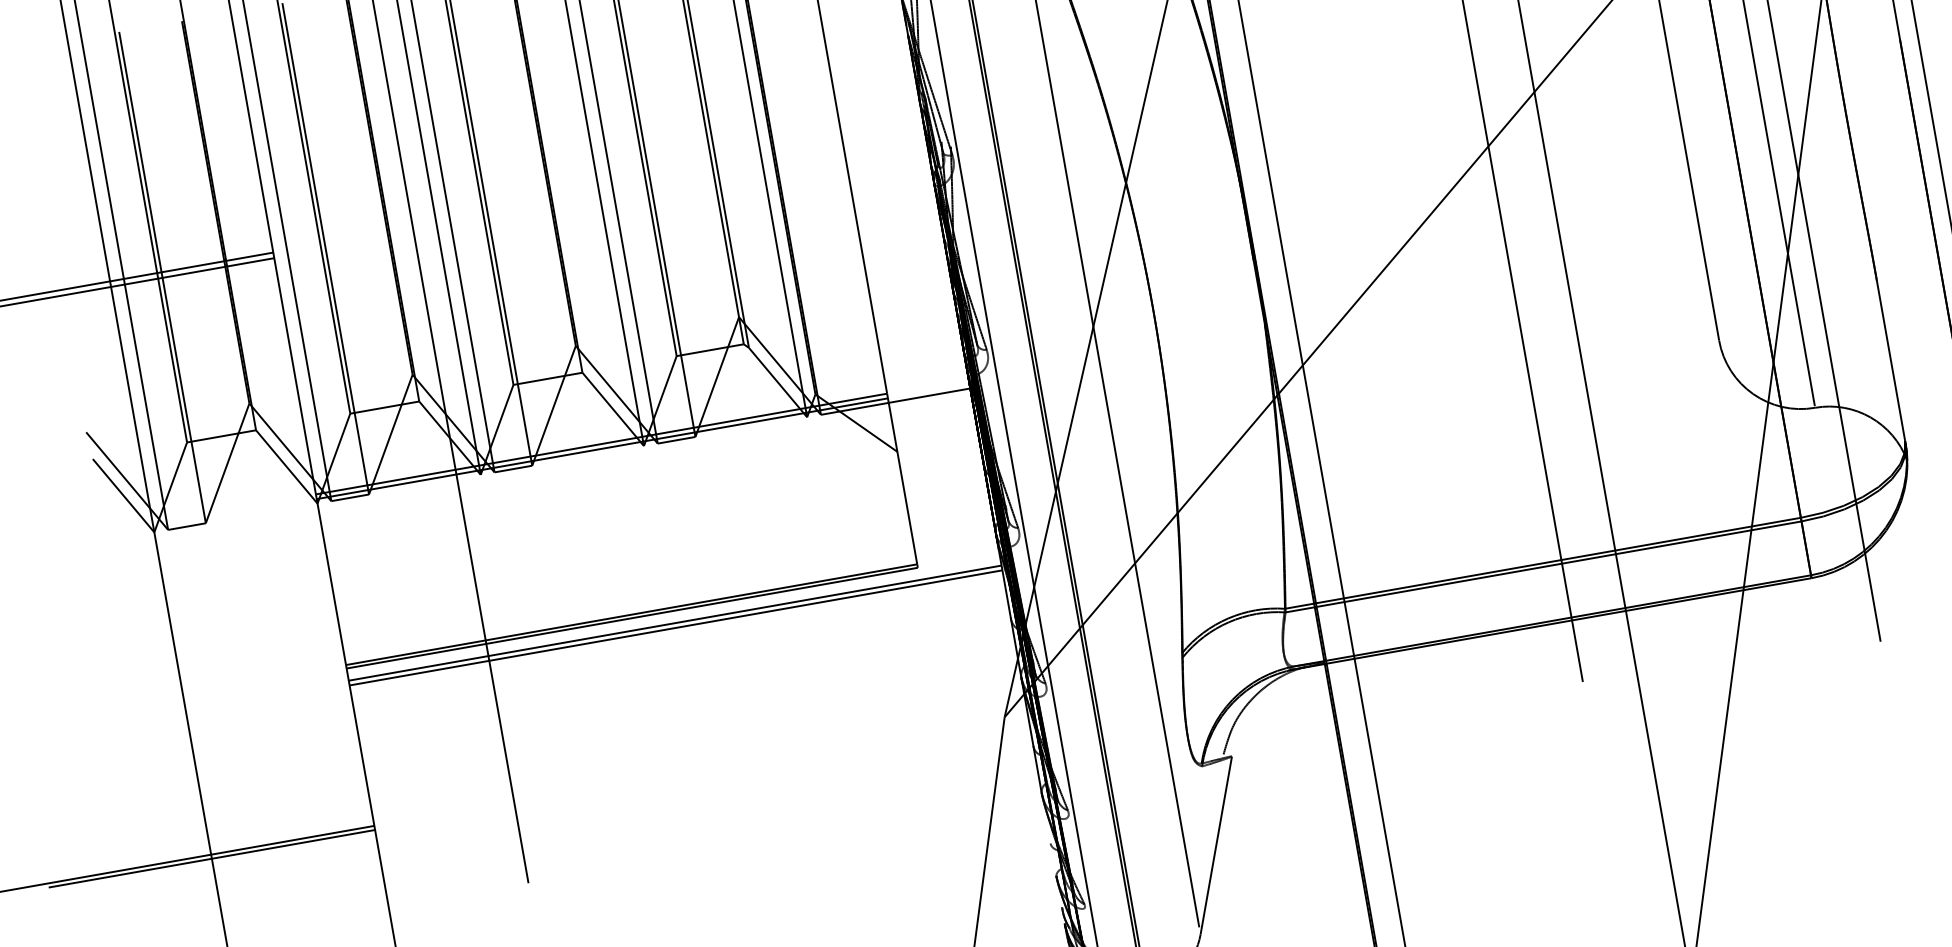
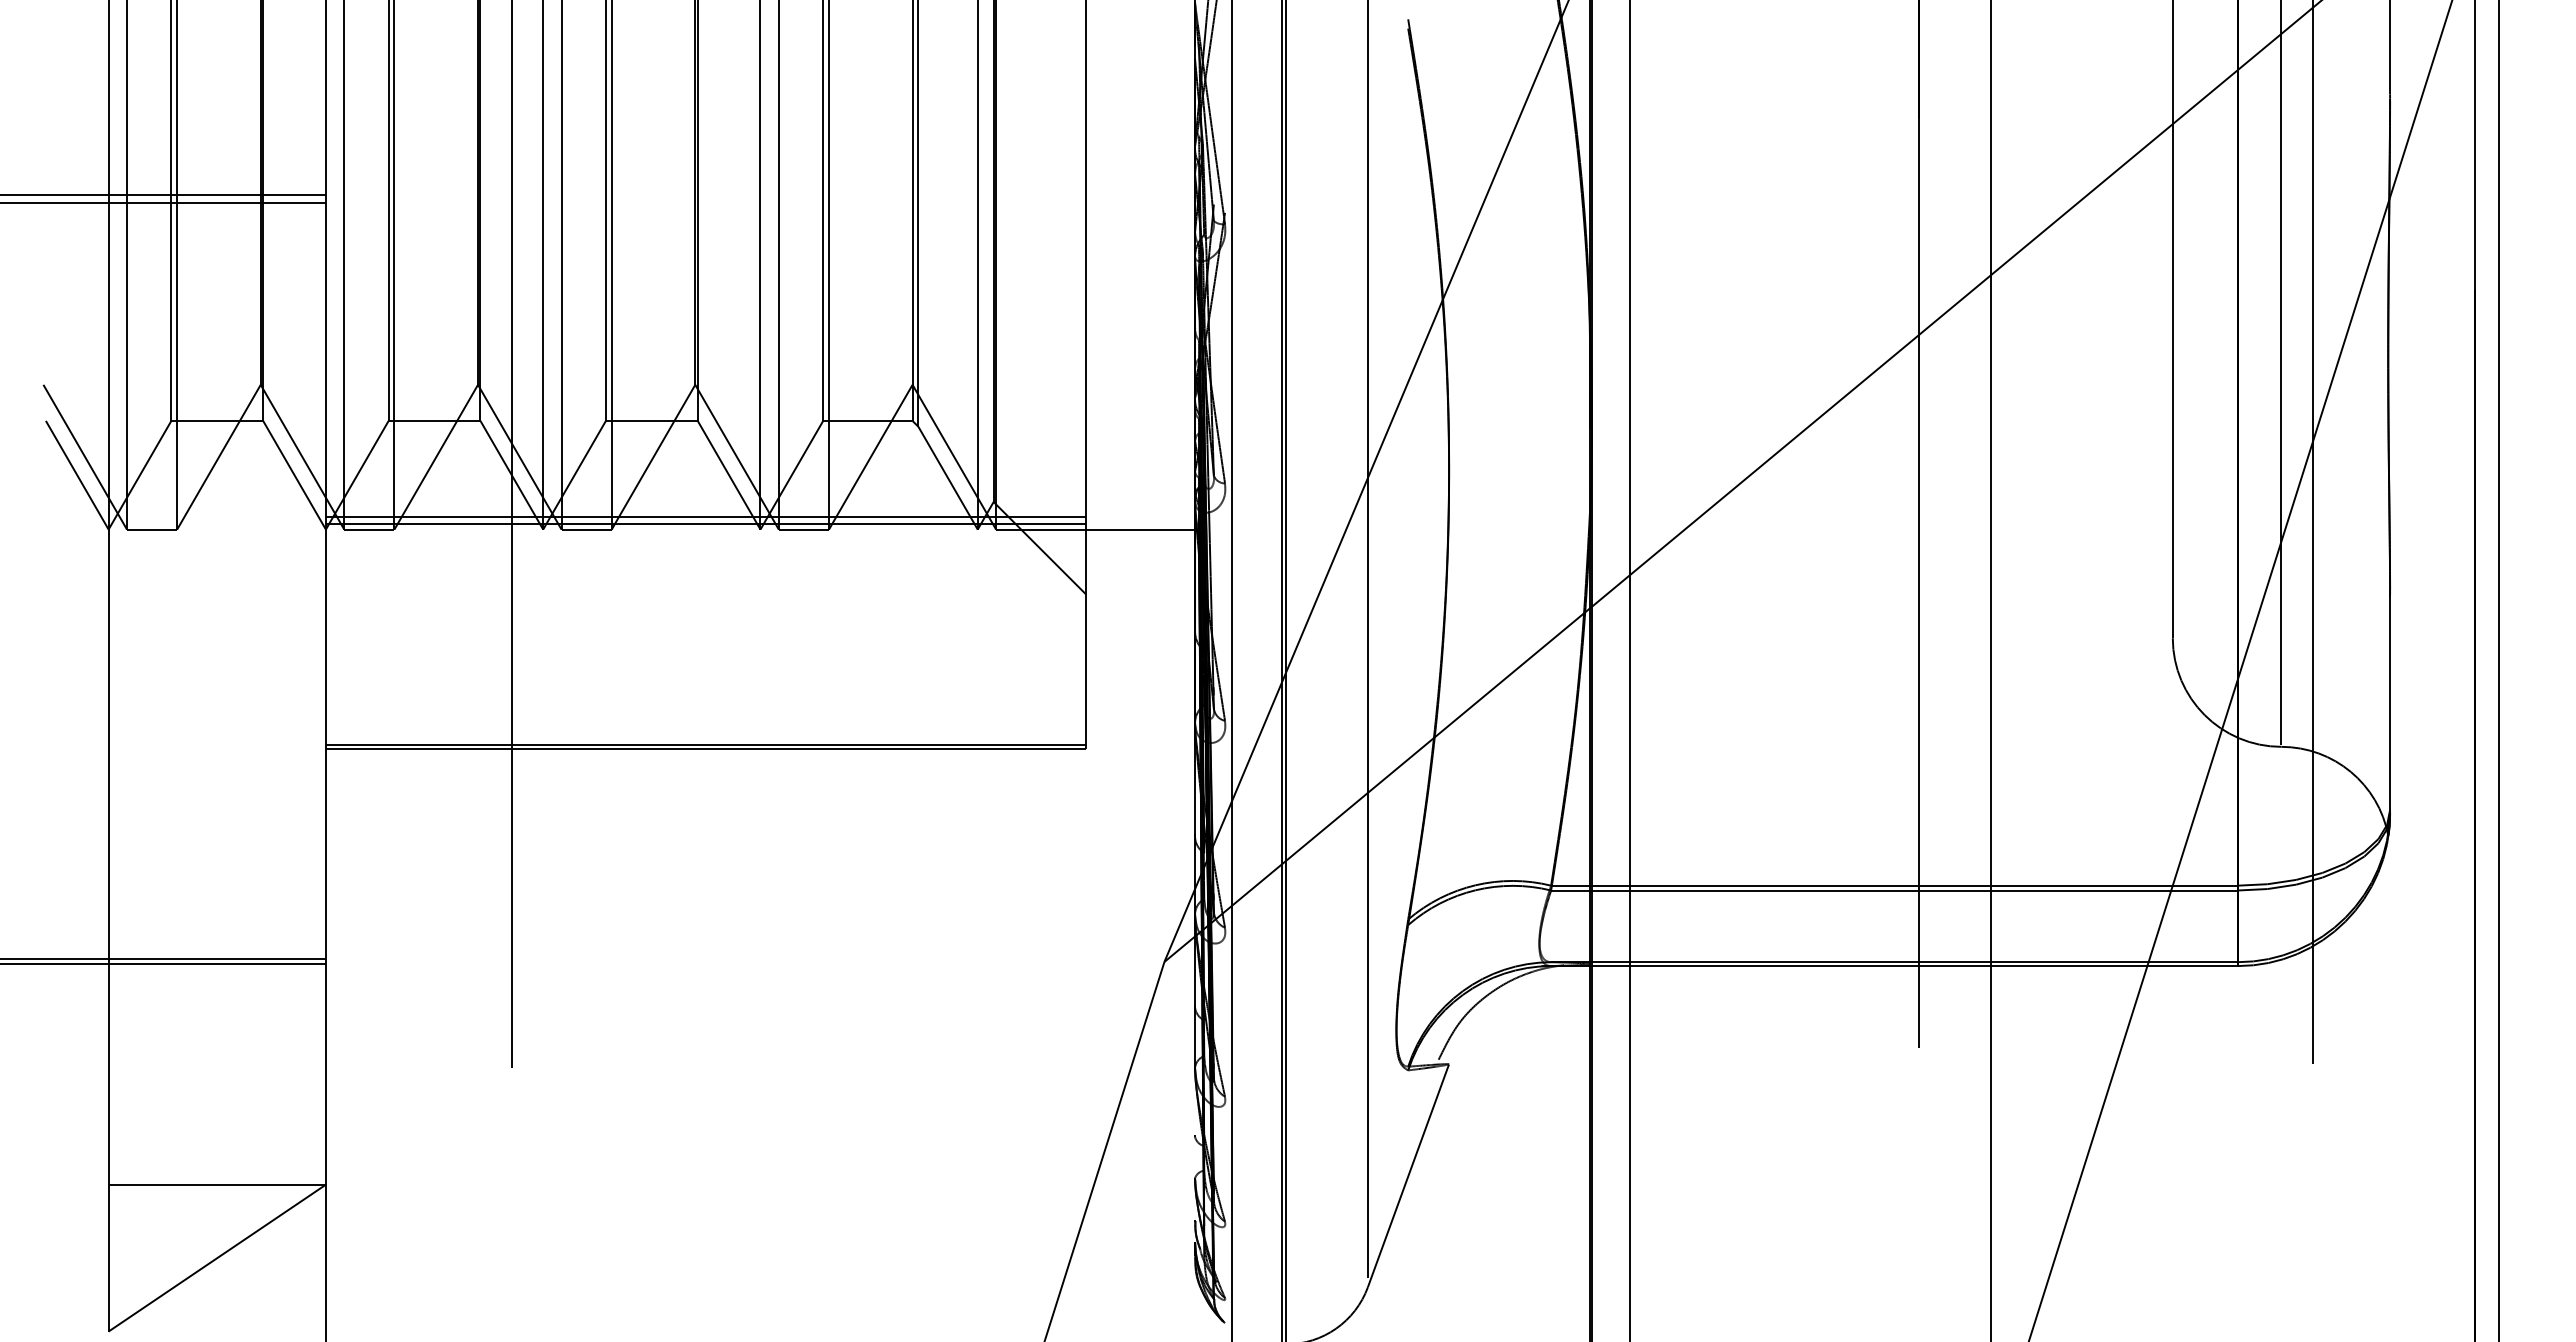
line: (675, 623) -> (760, 765), removed
line: (676, 627) -> (760, 771), removed

